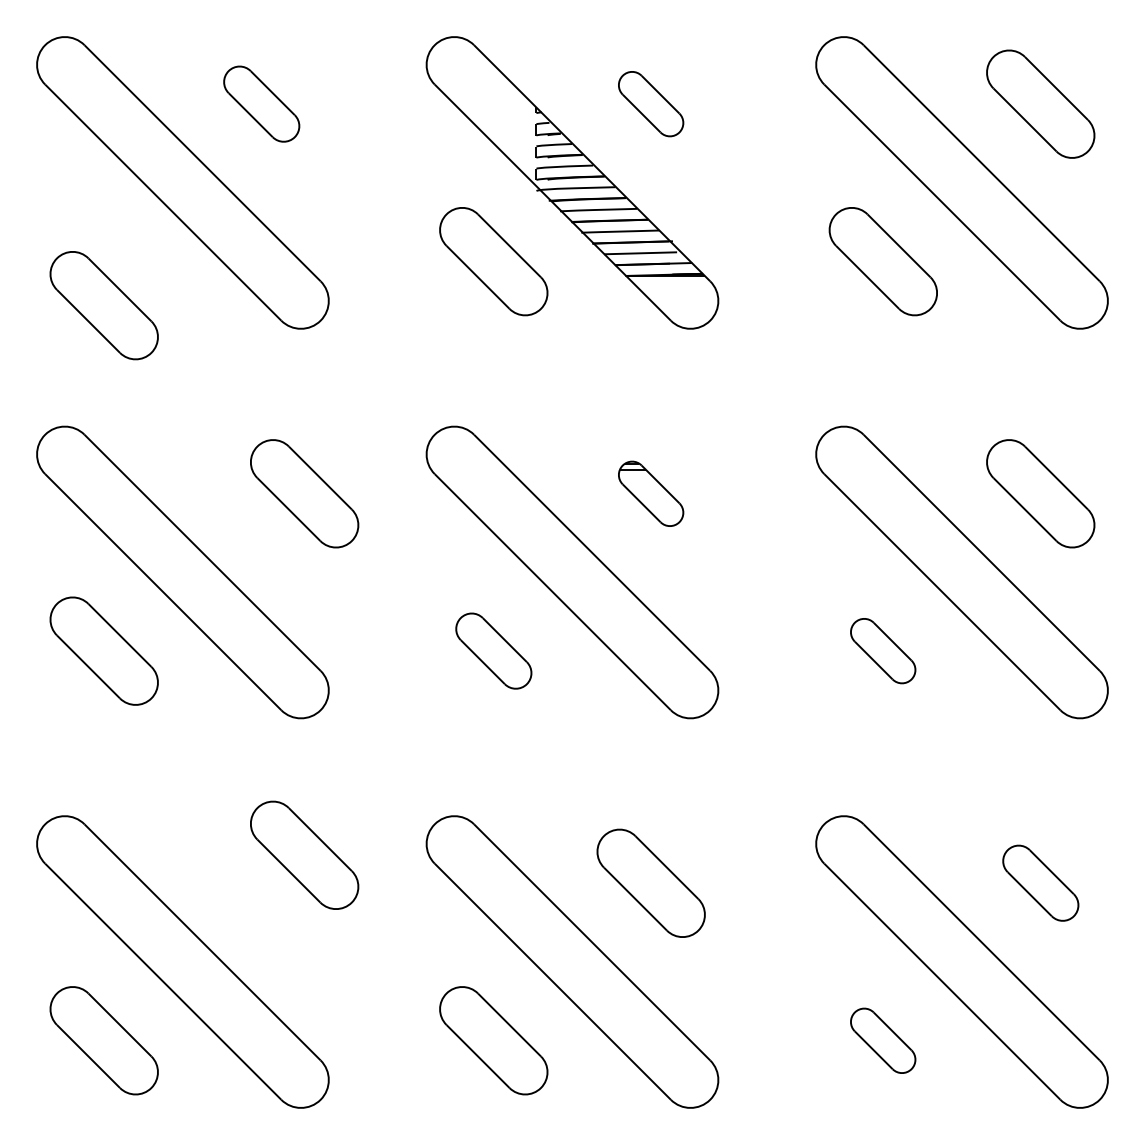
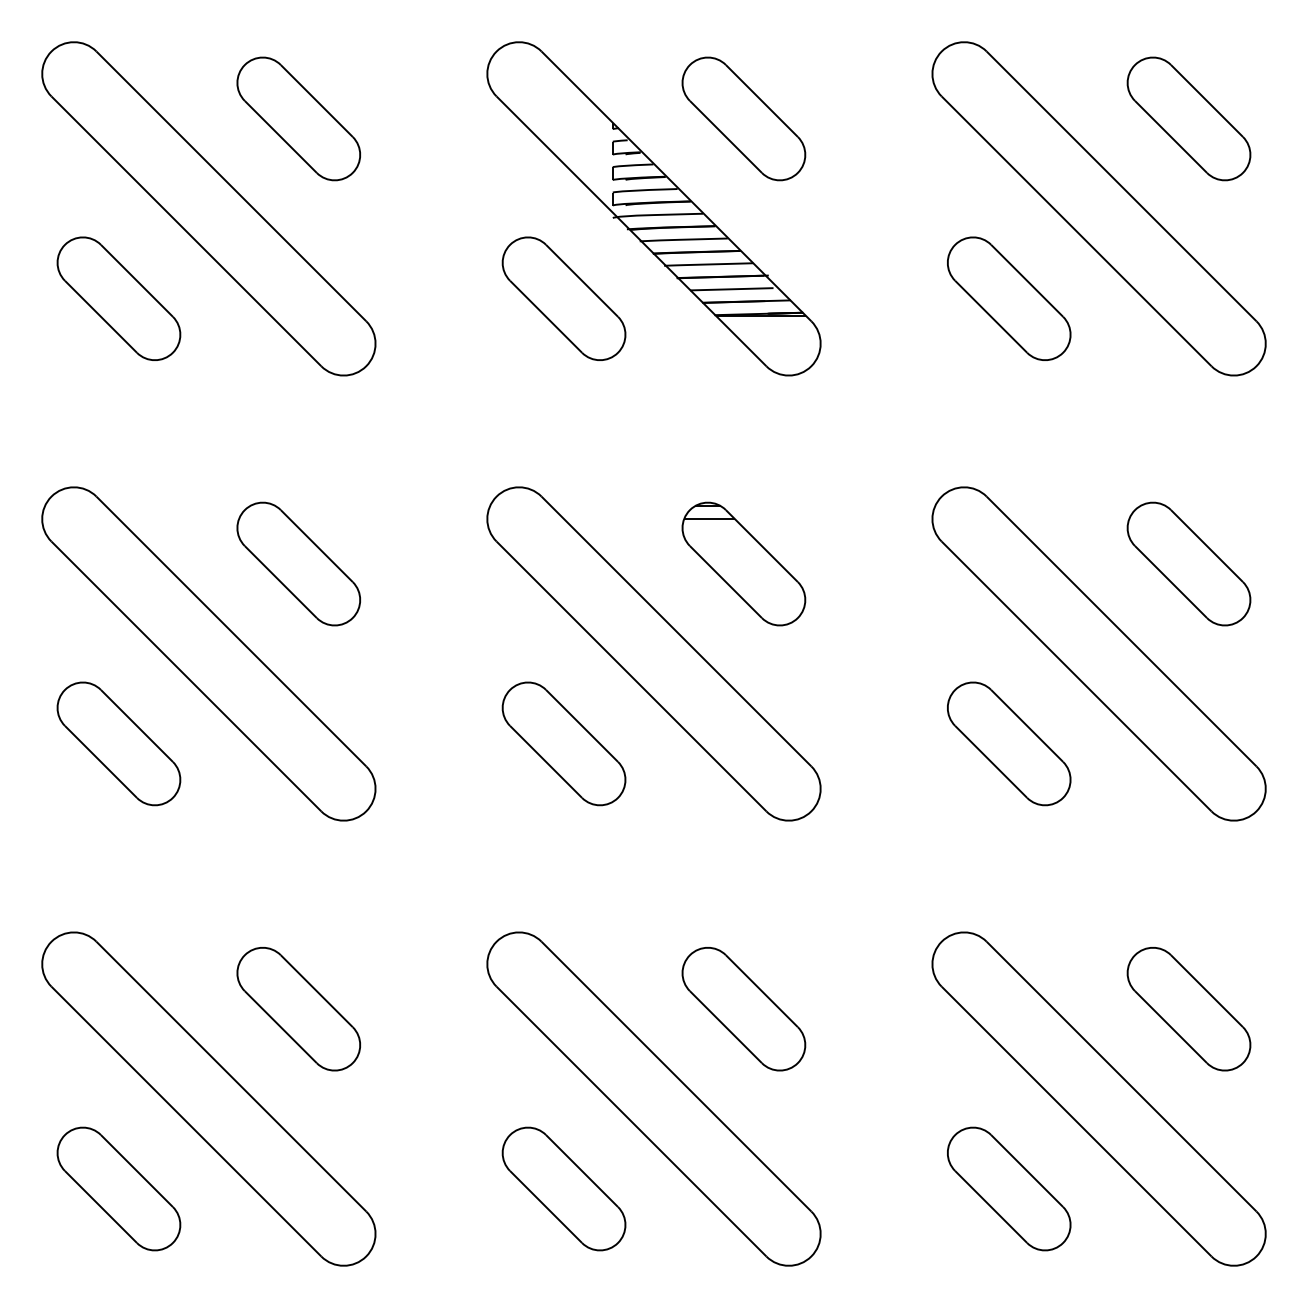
part: (261, 103) -> (298, 118), size x1.43
part: (650, 103) -> (743, 118), size x1.67
part: (103, 305) -> (118, 298), moved
part: (304, 493) -> (298, 563), moved
part: (650, 493) -> (743, 563), size x1.67
part: (493, 650) -> (563, 743), size x1.43
part: (882, 650) -> (1008, 743), size x1.67
part: (304, 854) -> (298, 1008), moved
part: (1040, 882) -> (1188, 1008), size x1.43
part: (882, 1040) -> (1008, 1188), size x1.67

